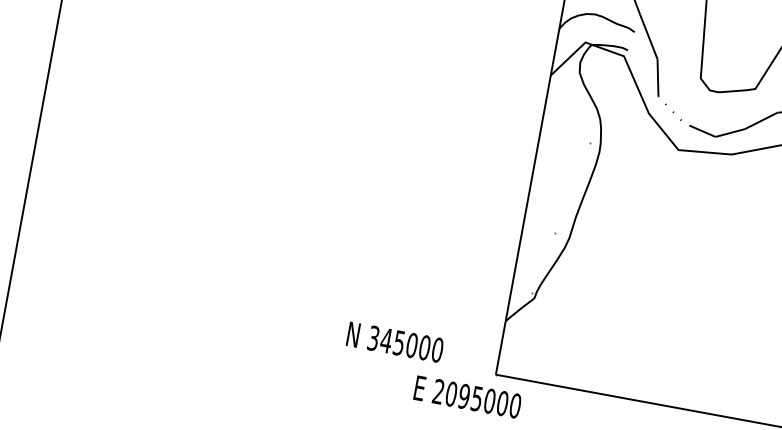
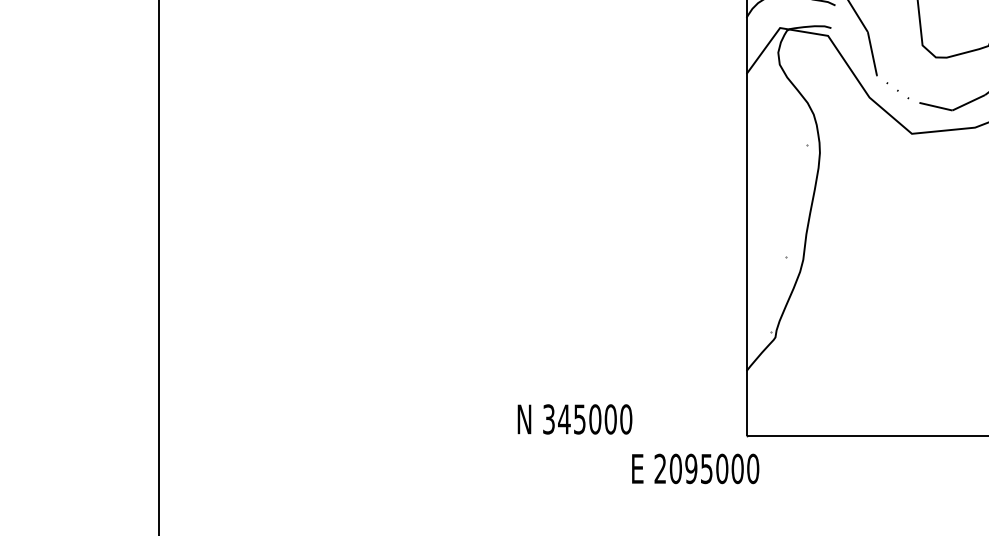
text: (394, 342) -> (574, 419), moved
text: (467, 396) -> (695, 468), moved

